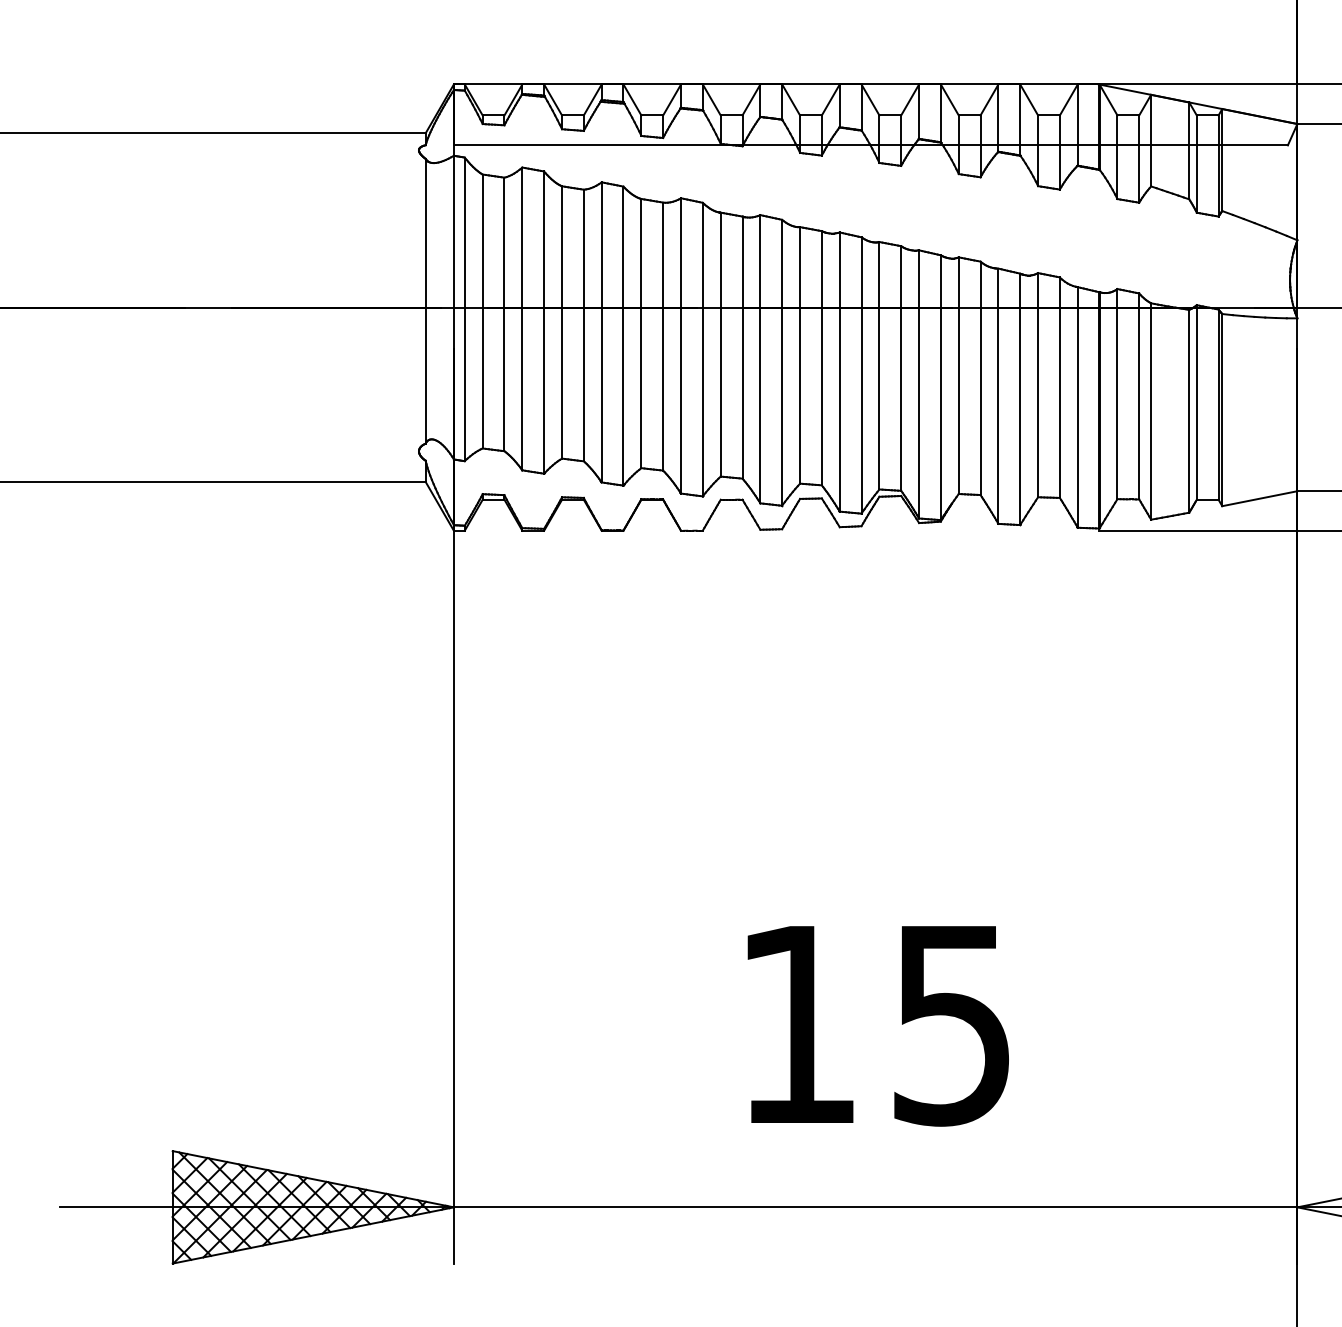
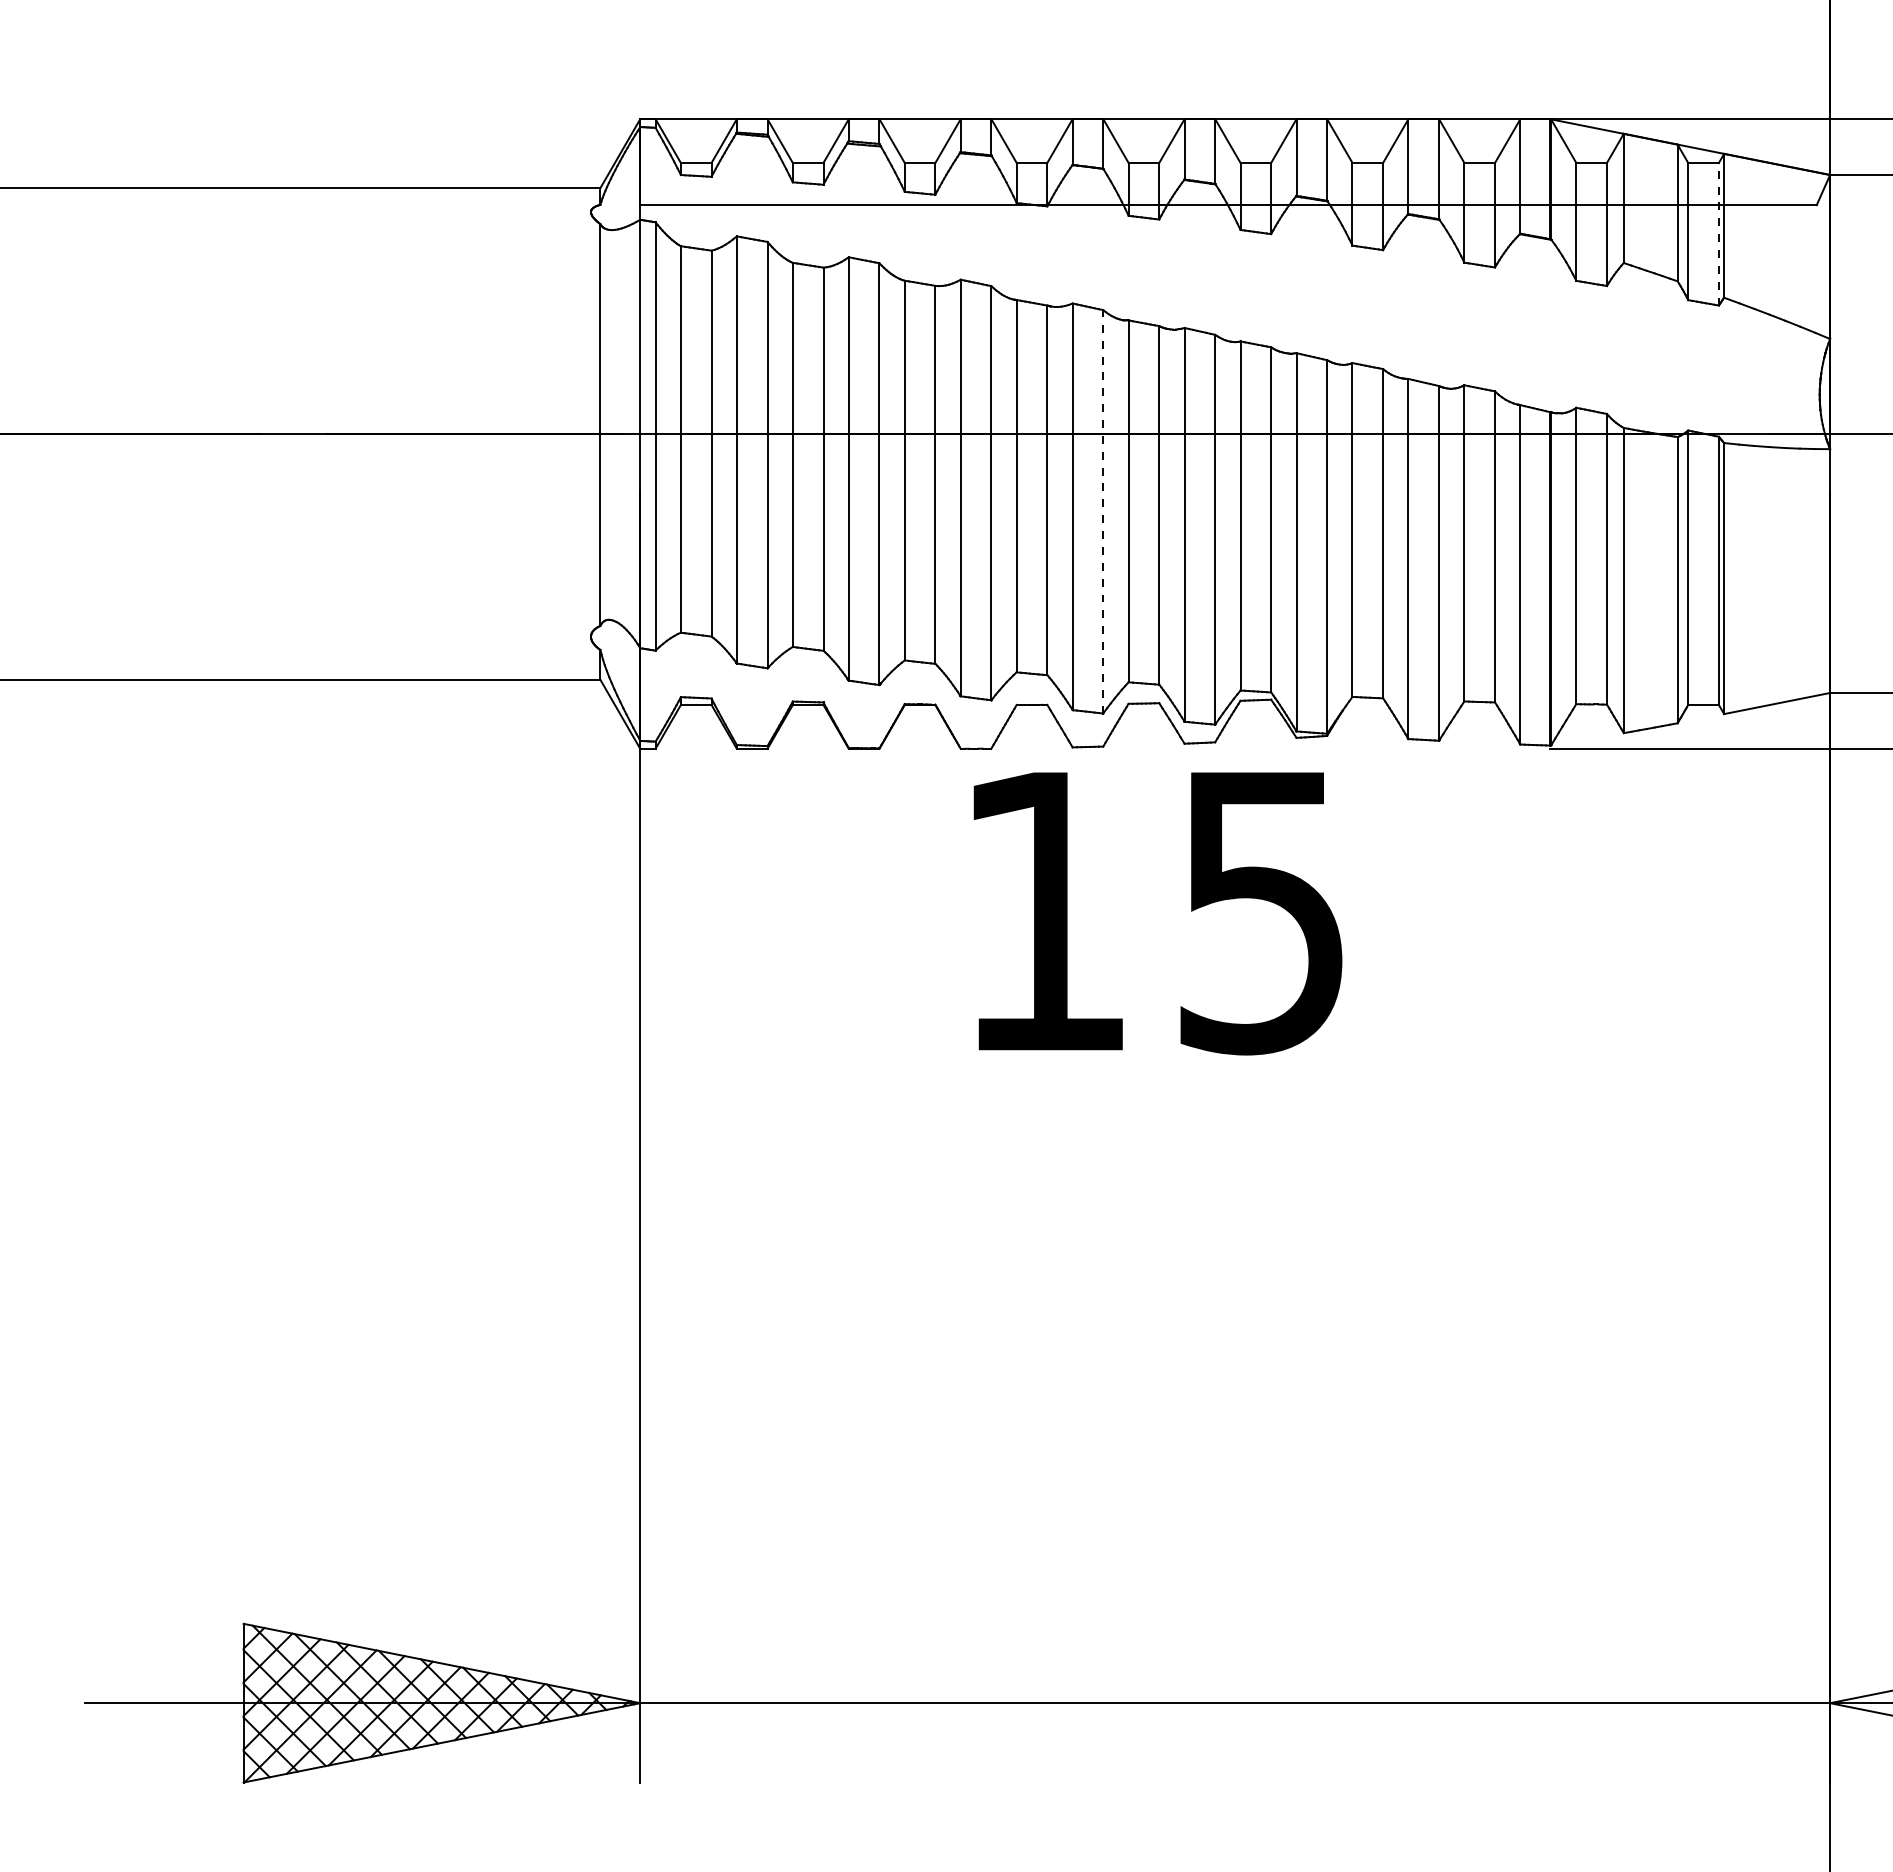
line: (1218, 165) -> (1718, 233), solid -> dashed
line: (782, 362) -> (1103, 511), solid -> dashed
text: (877, 1026) -> (1157, 913), moved

